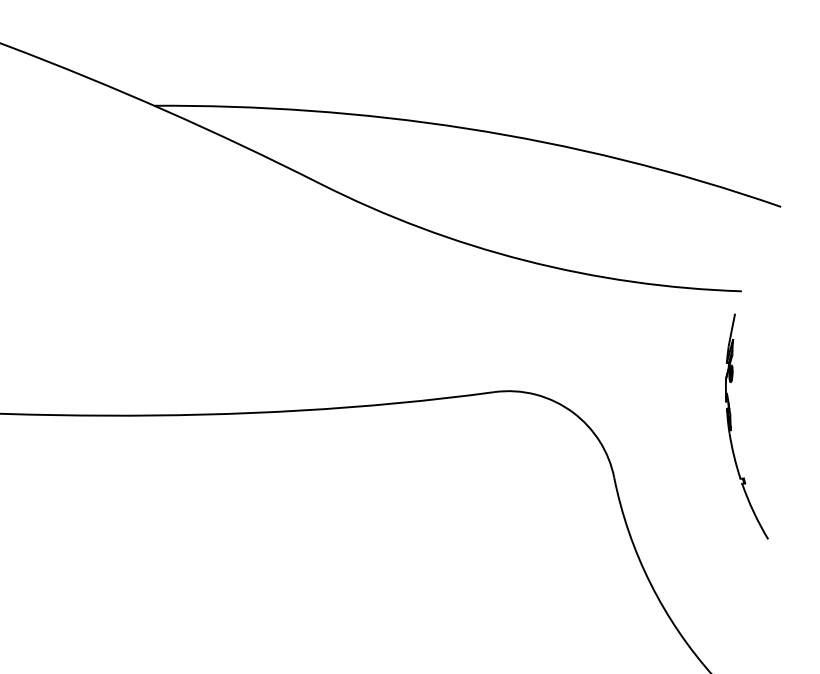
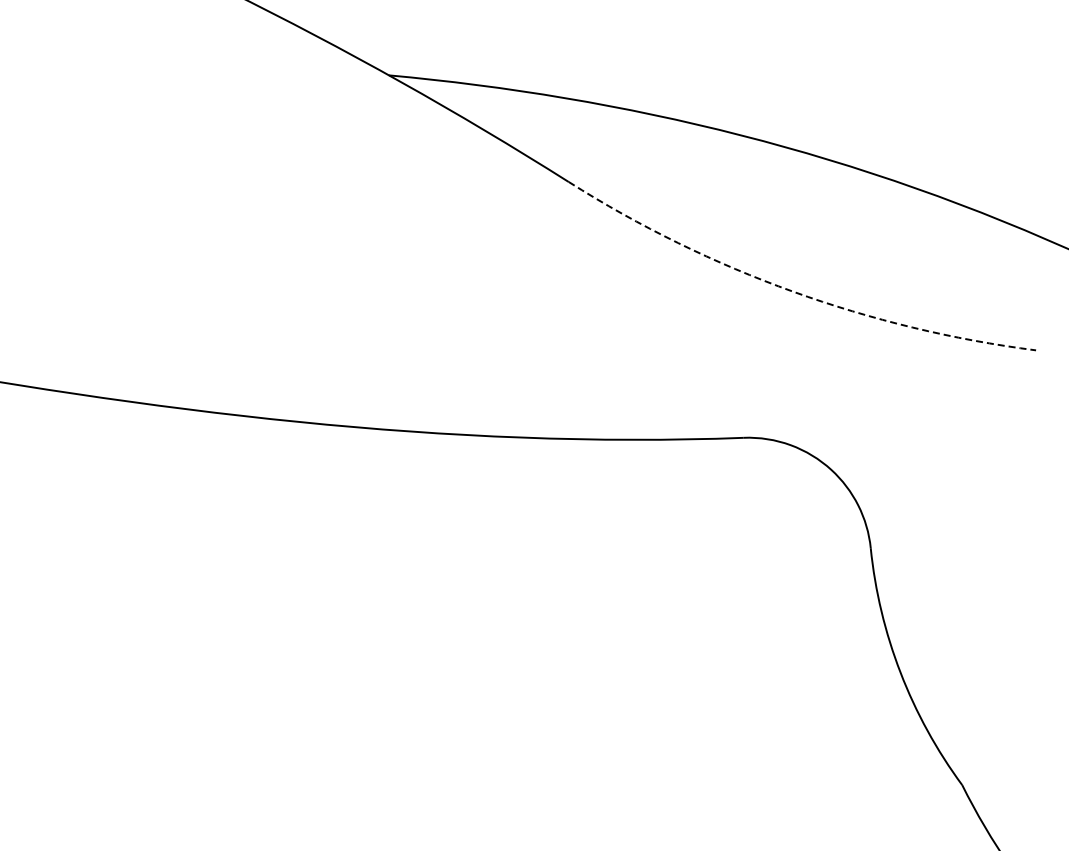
arc: (525, 260) -> (793, 291), solid -> dashed
part: (731, 428) -> (1009, 505), removed

